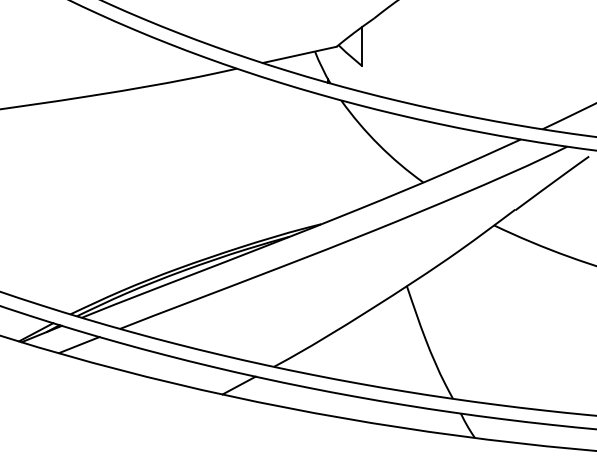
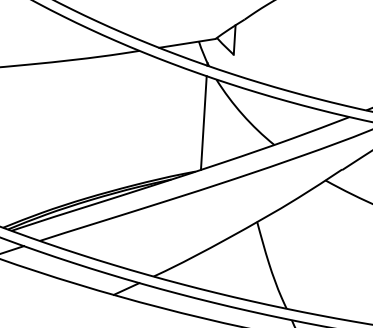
line: (328, 158) -> (204, 122), added

